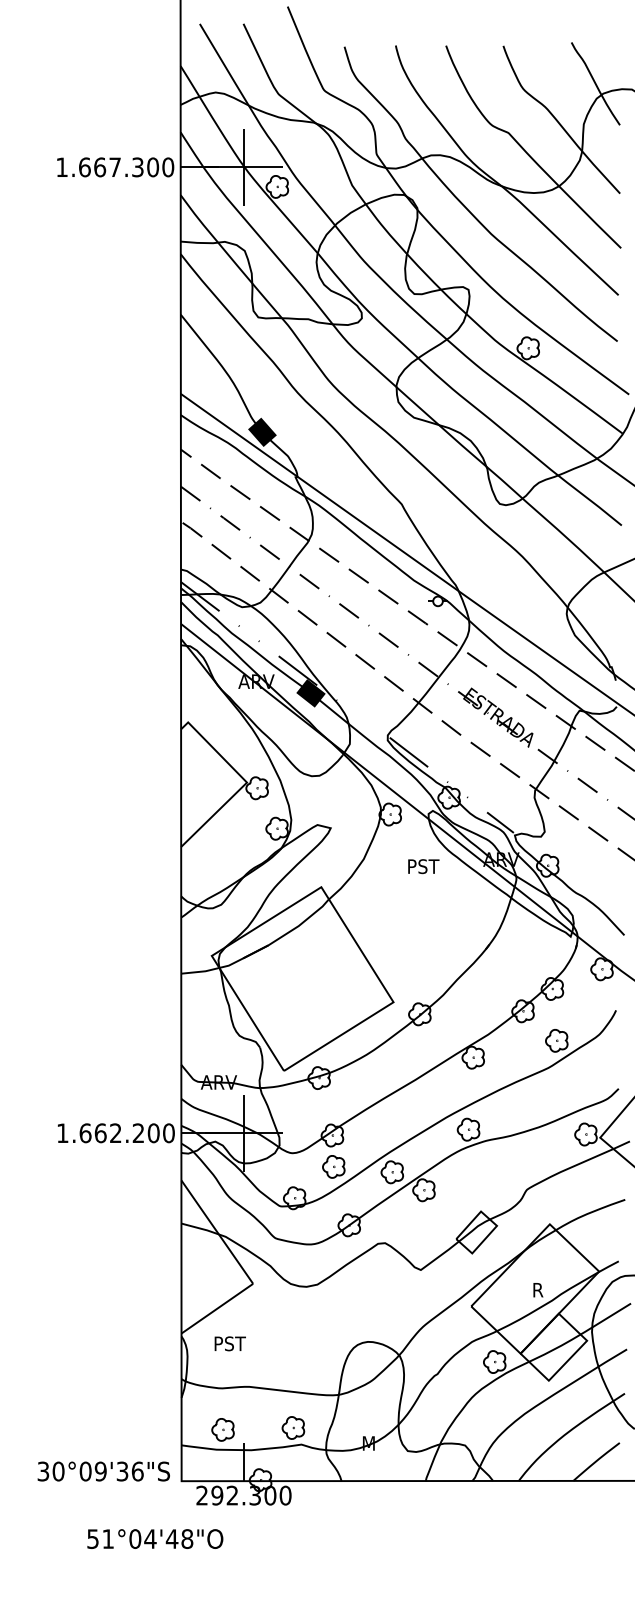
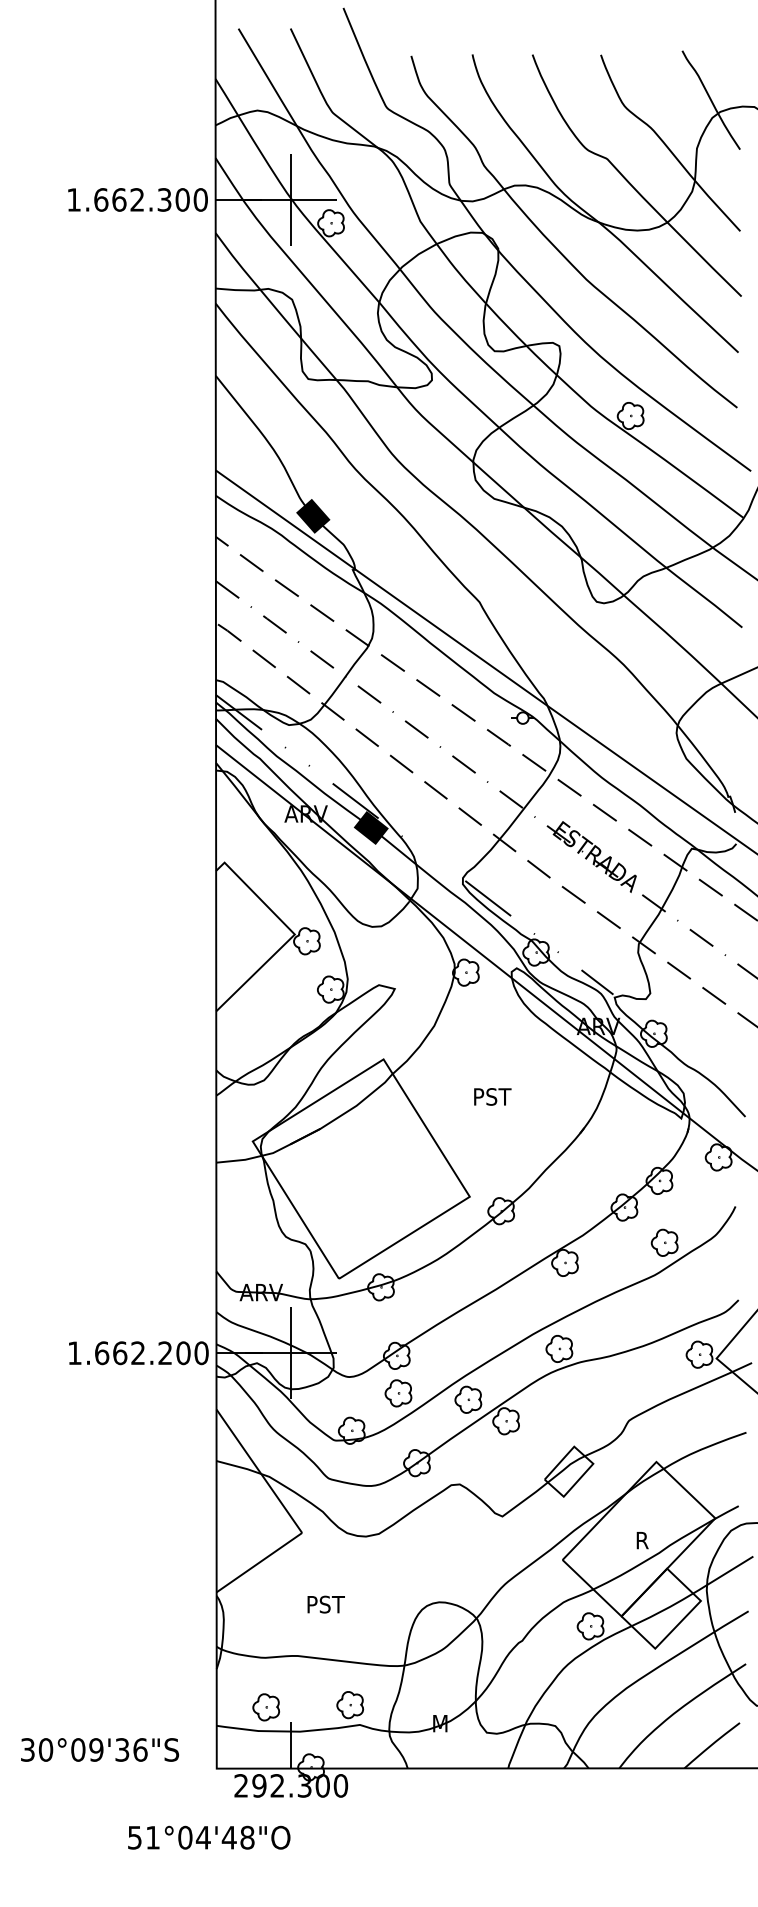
text: (114, 166) -> (136, 198), 1.667.300 -> 1.662.300
text: (423, 866) -> (492, 1096), moved
text: (229, 1343) -> (325, 1604), moved
text: (103, 1471) -> (99, 1749), moved
text: (155, 1538) -> (209, 1837), moved

